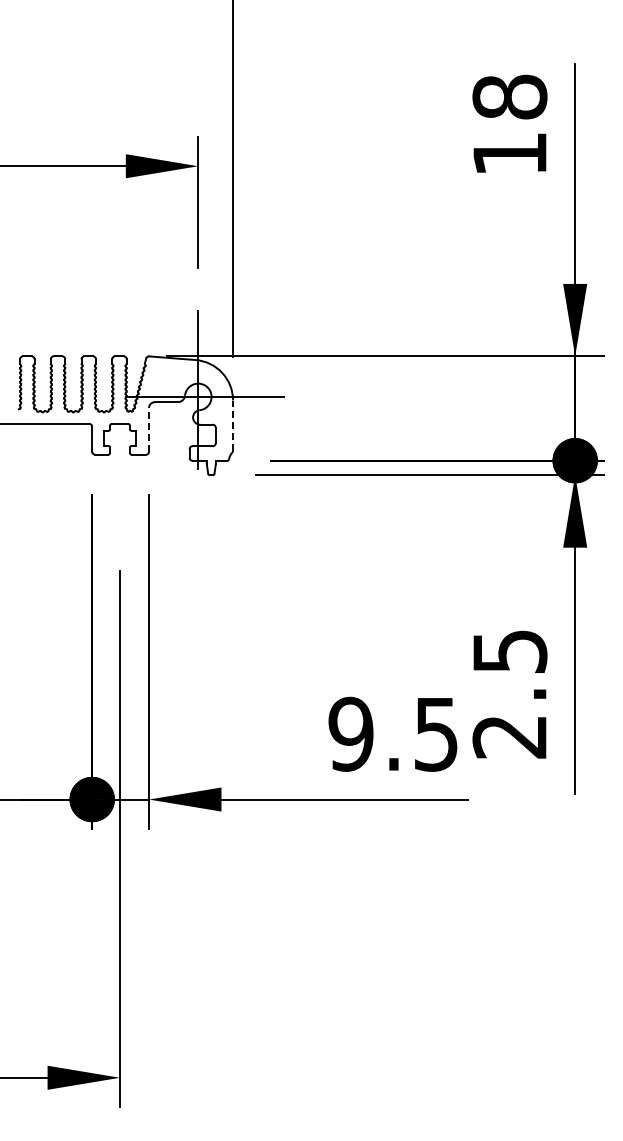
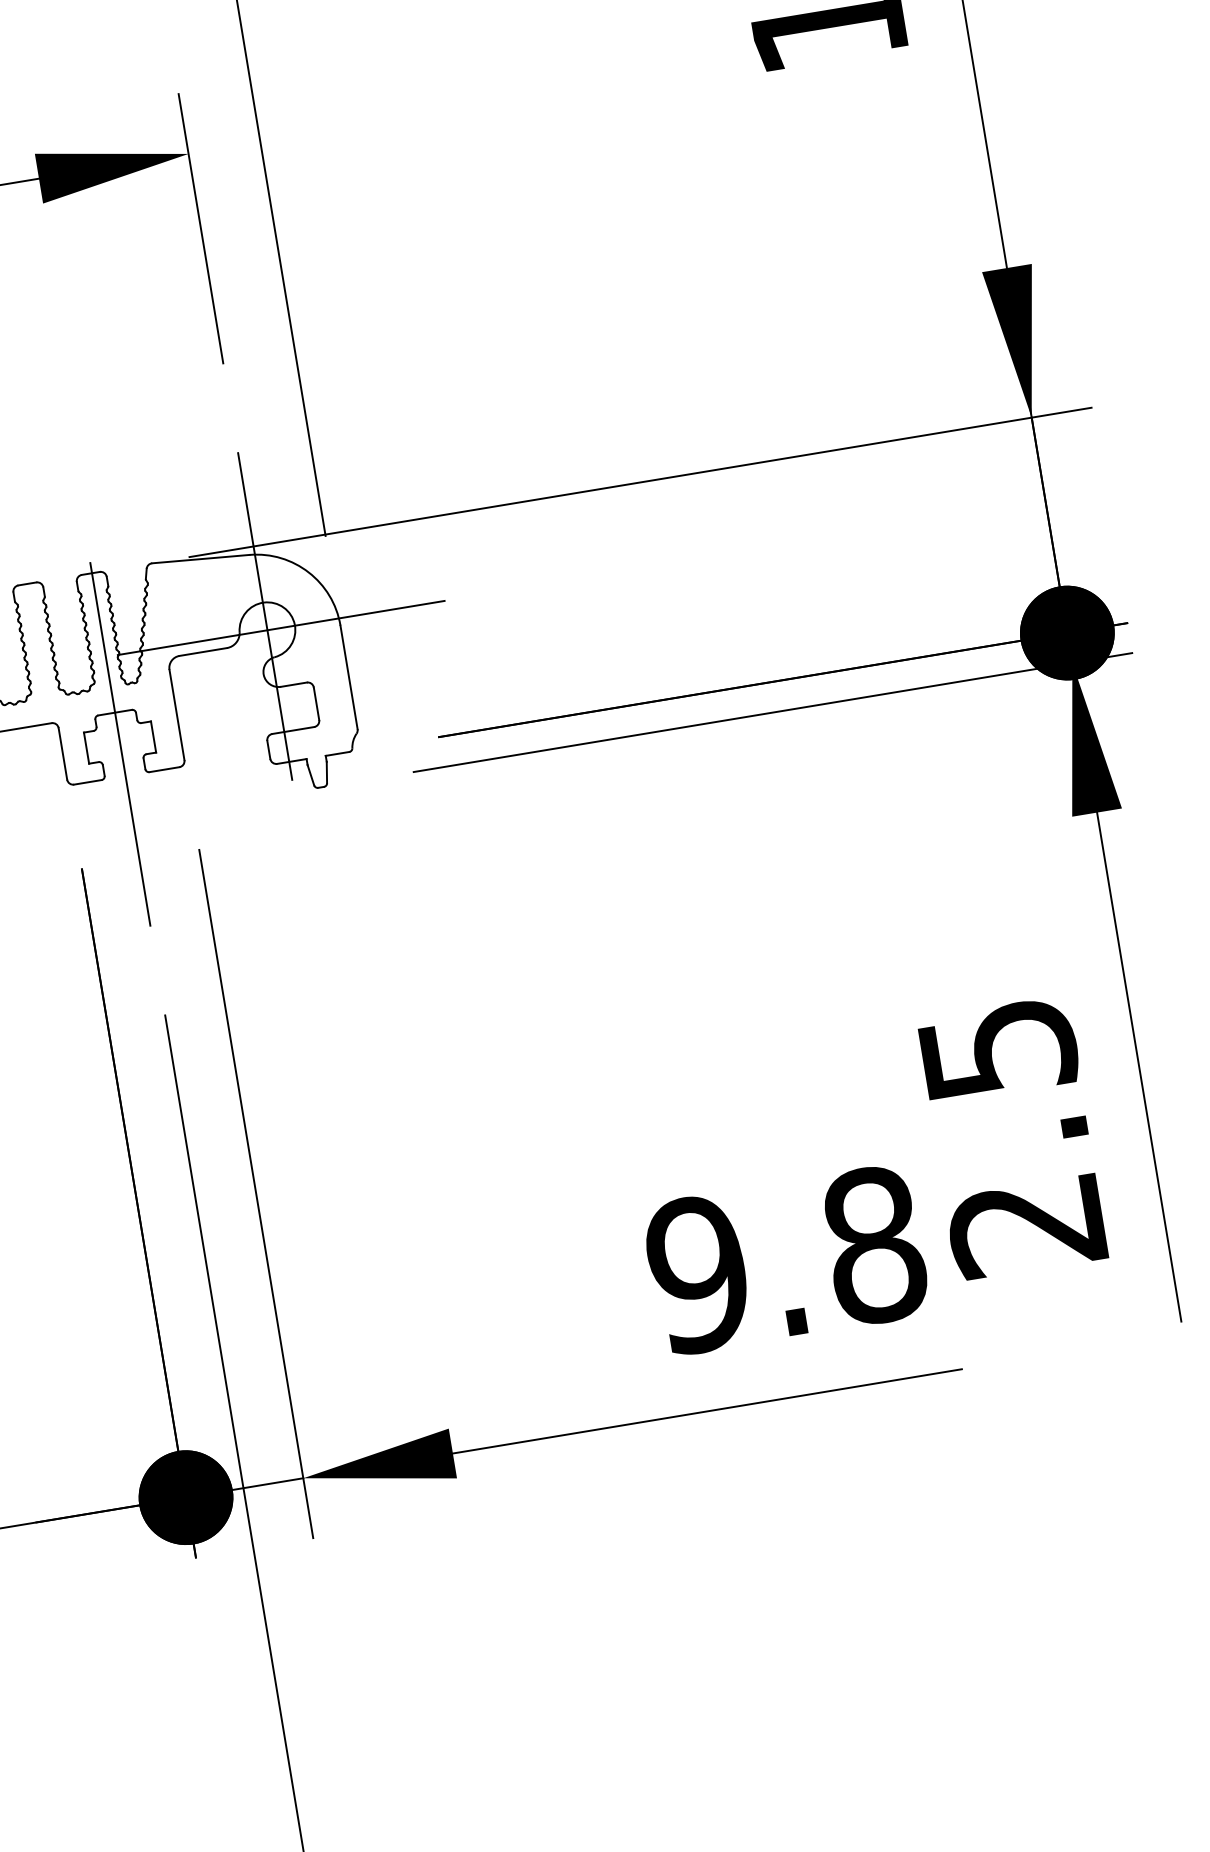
line: (233, 425) -> (349, 677), dashed -> solid
line: (149, 429) -> (177, 714), dashed -> solid
line: (120, 439) -> (121, 744), added
text: (436, 733) -> (874, 1243), 9.5 -> 9.8

